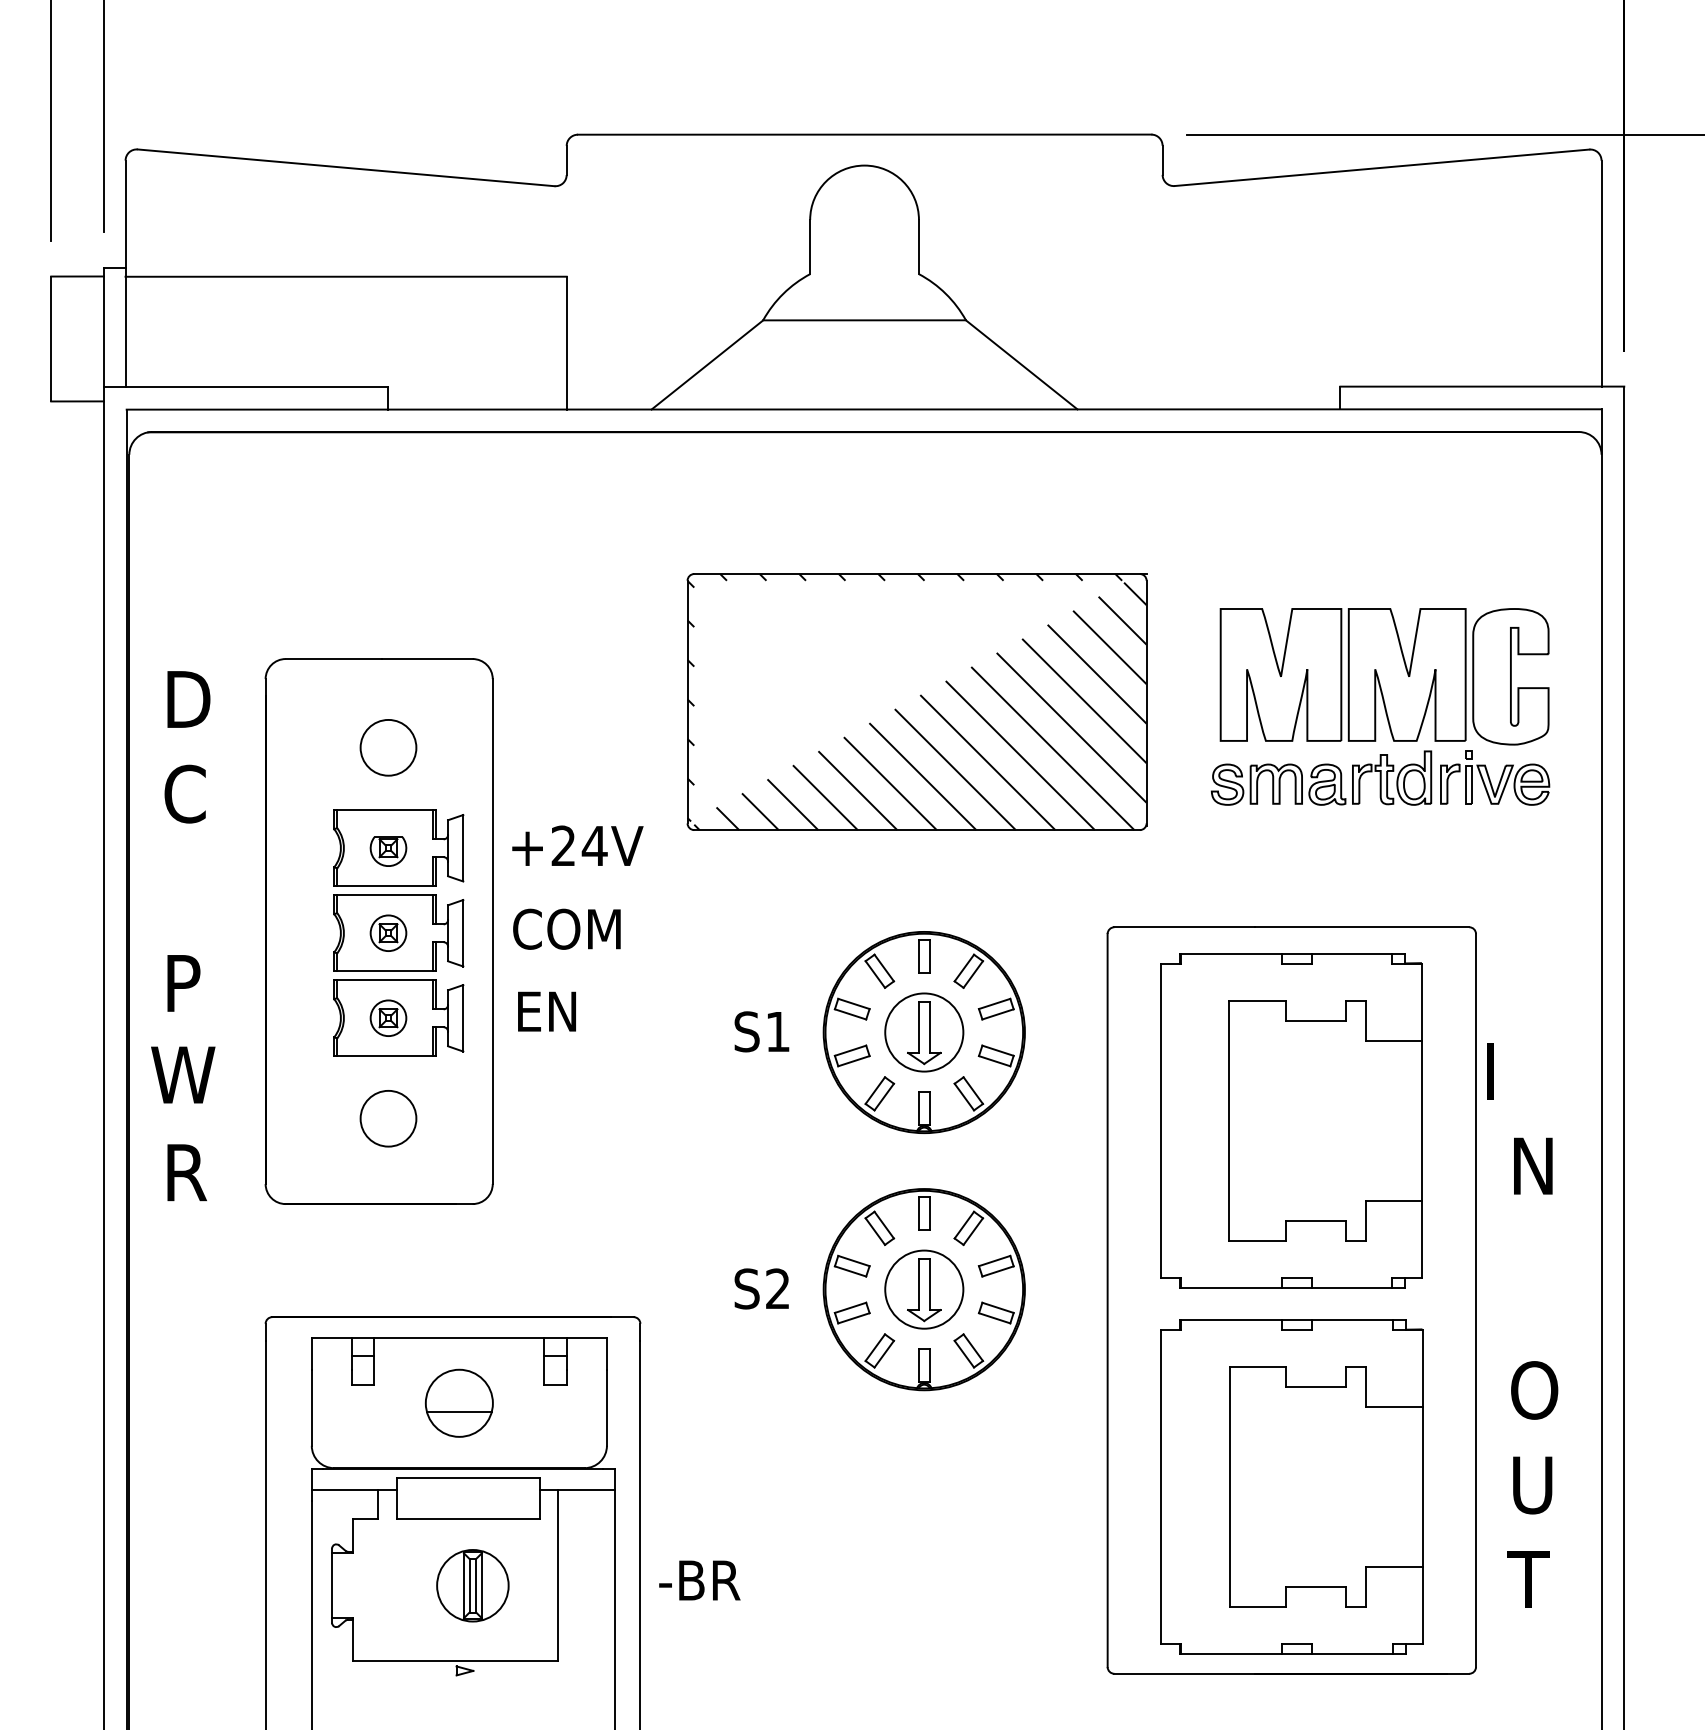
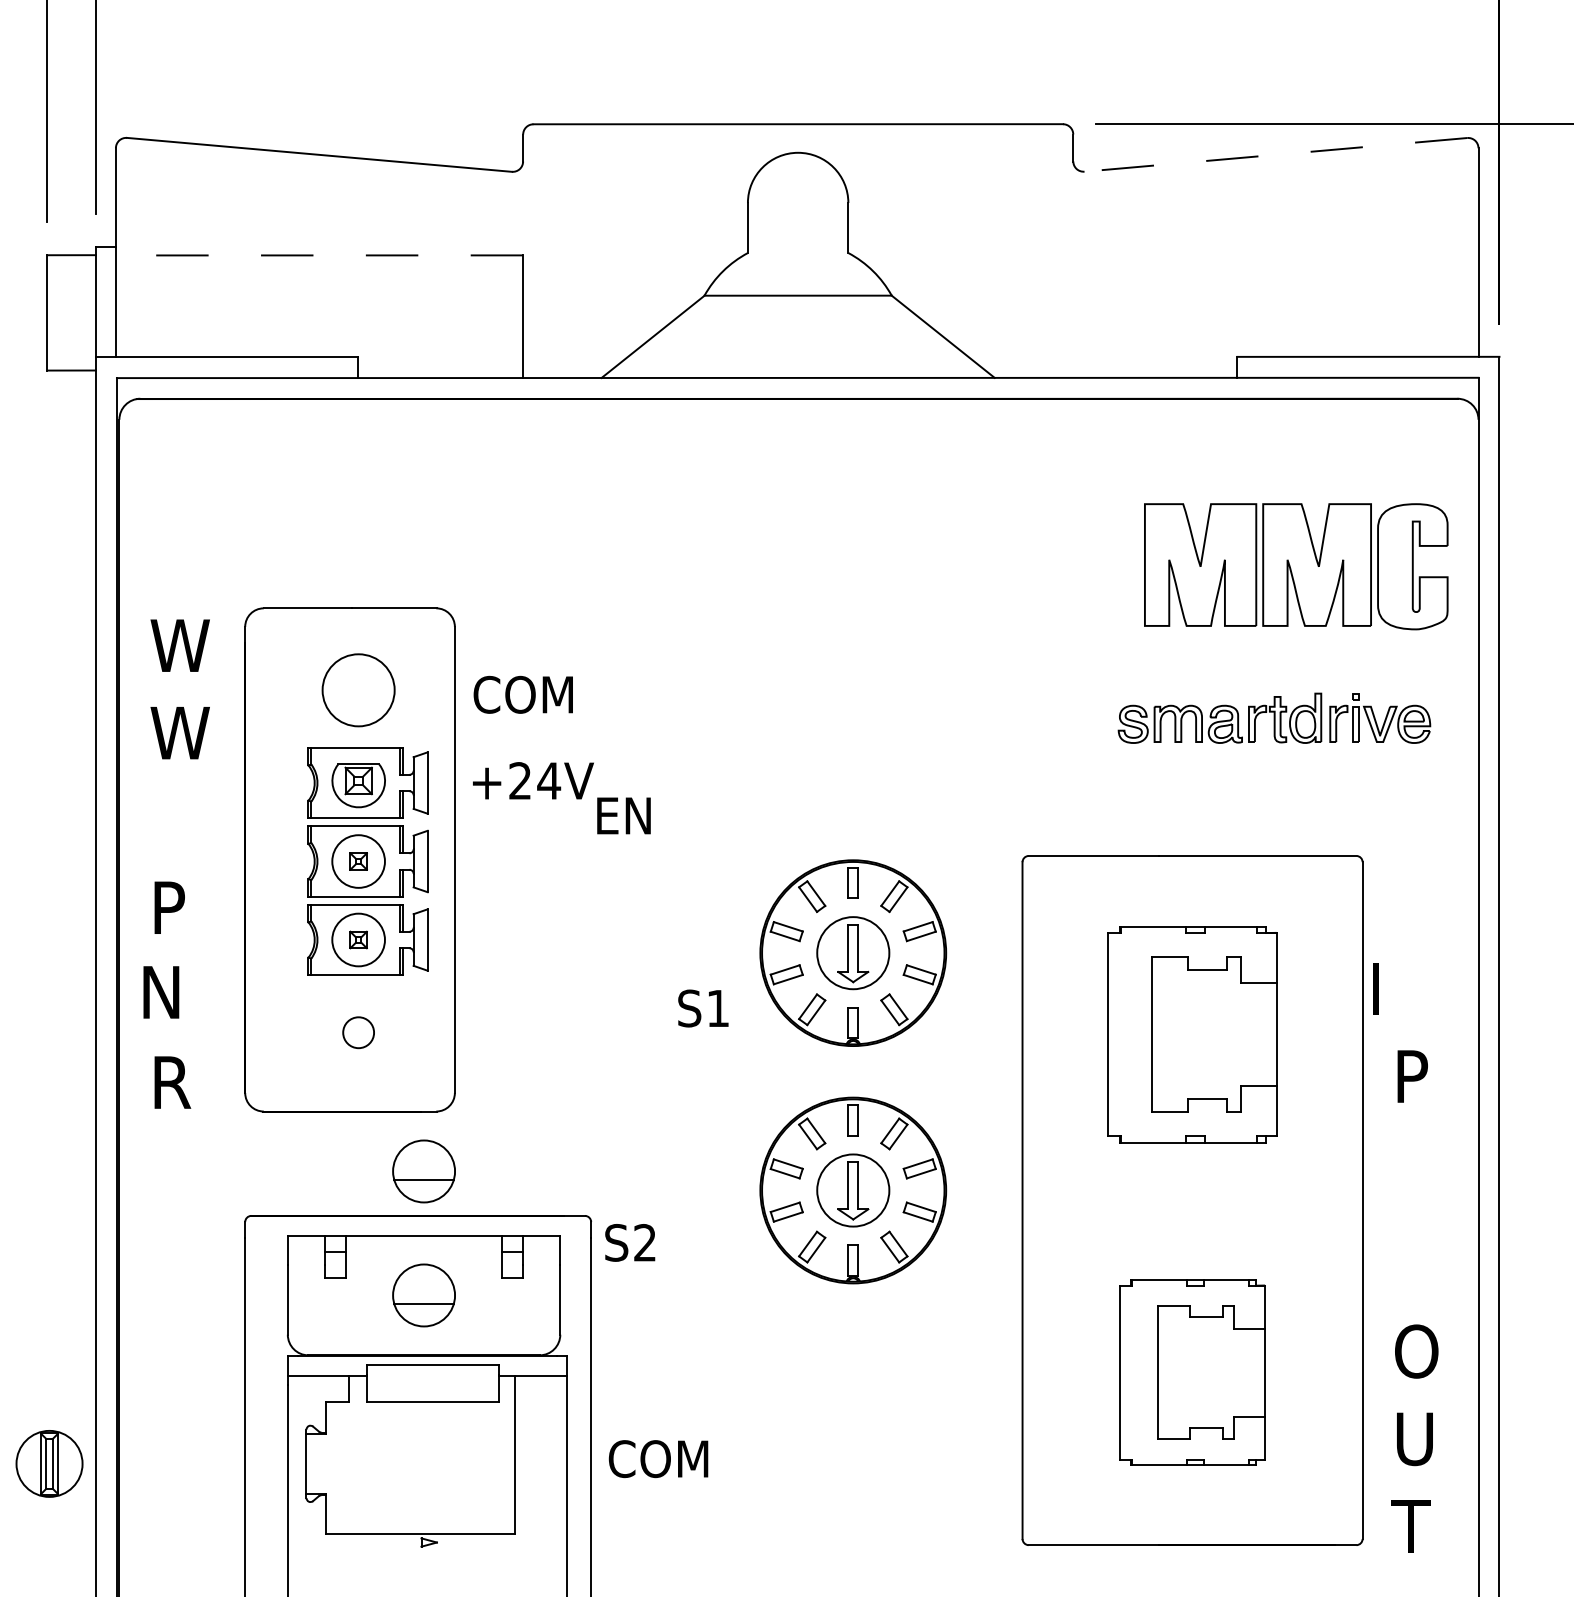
line: (1381, 167) -> (1275, 154), solid -> dashed
line: (346, 276) -> (319, 255), solid -> dashed
part: (1384, 676) -> (1296, 566), moved
text: (194, 699) -> (179, 645), D -> W
part: (916, 702) -> (846, 648), removed
circle: (388, 748) -> (358, 690), size x1.4
text: (194, 794) -> (179, 733), C -> W
part: (388, 852) -> (358, 786), size x1.6
text: (565, 928) -> (522, 694), moved
circle: (388, 933) -> (358, 861), size x1.6
text: (546, 1011) -> (623, 815), moved
circle: (388, 1017) -> (358, 939), size x1.6
text: (762, 1031) -> (703, 1008), moved
text: (182, 1075) -> (168, 992), W -> N
circle: (388, 1118) -> (358, 1032), size x0.6
part: (1291, 1120) -> (1192, 1034), size x0.7
text: (1536, 1166) -> (1418, 1076), N -> P
part: (458, 1269) -> (423, 1171), added
text: (762, 1288) -> (630, 1242), moved
text: (1532, 1484) -> (1414, 1438), moved
part: (1291, 1486) -> (1192, 1372), size x0.6
text: (713, 1580) -> (658, 1459), -BR -> COM
part: (472, 1585) -> (49, 1463), moved

